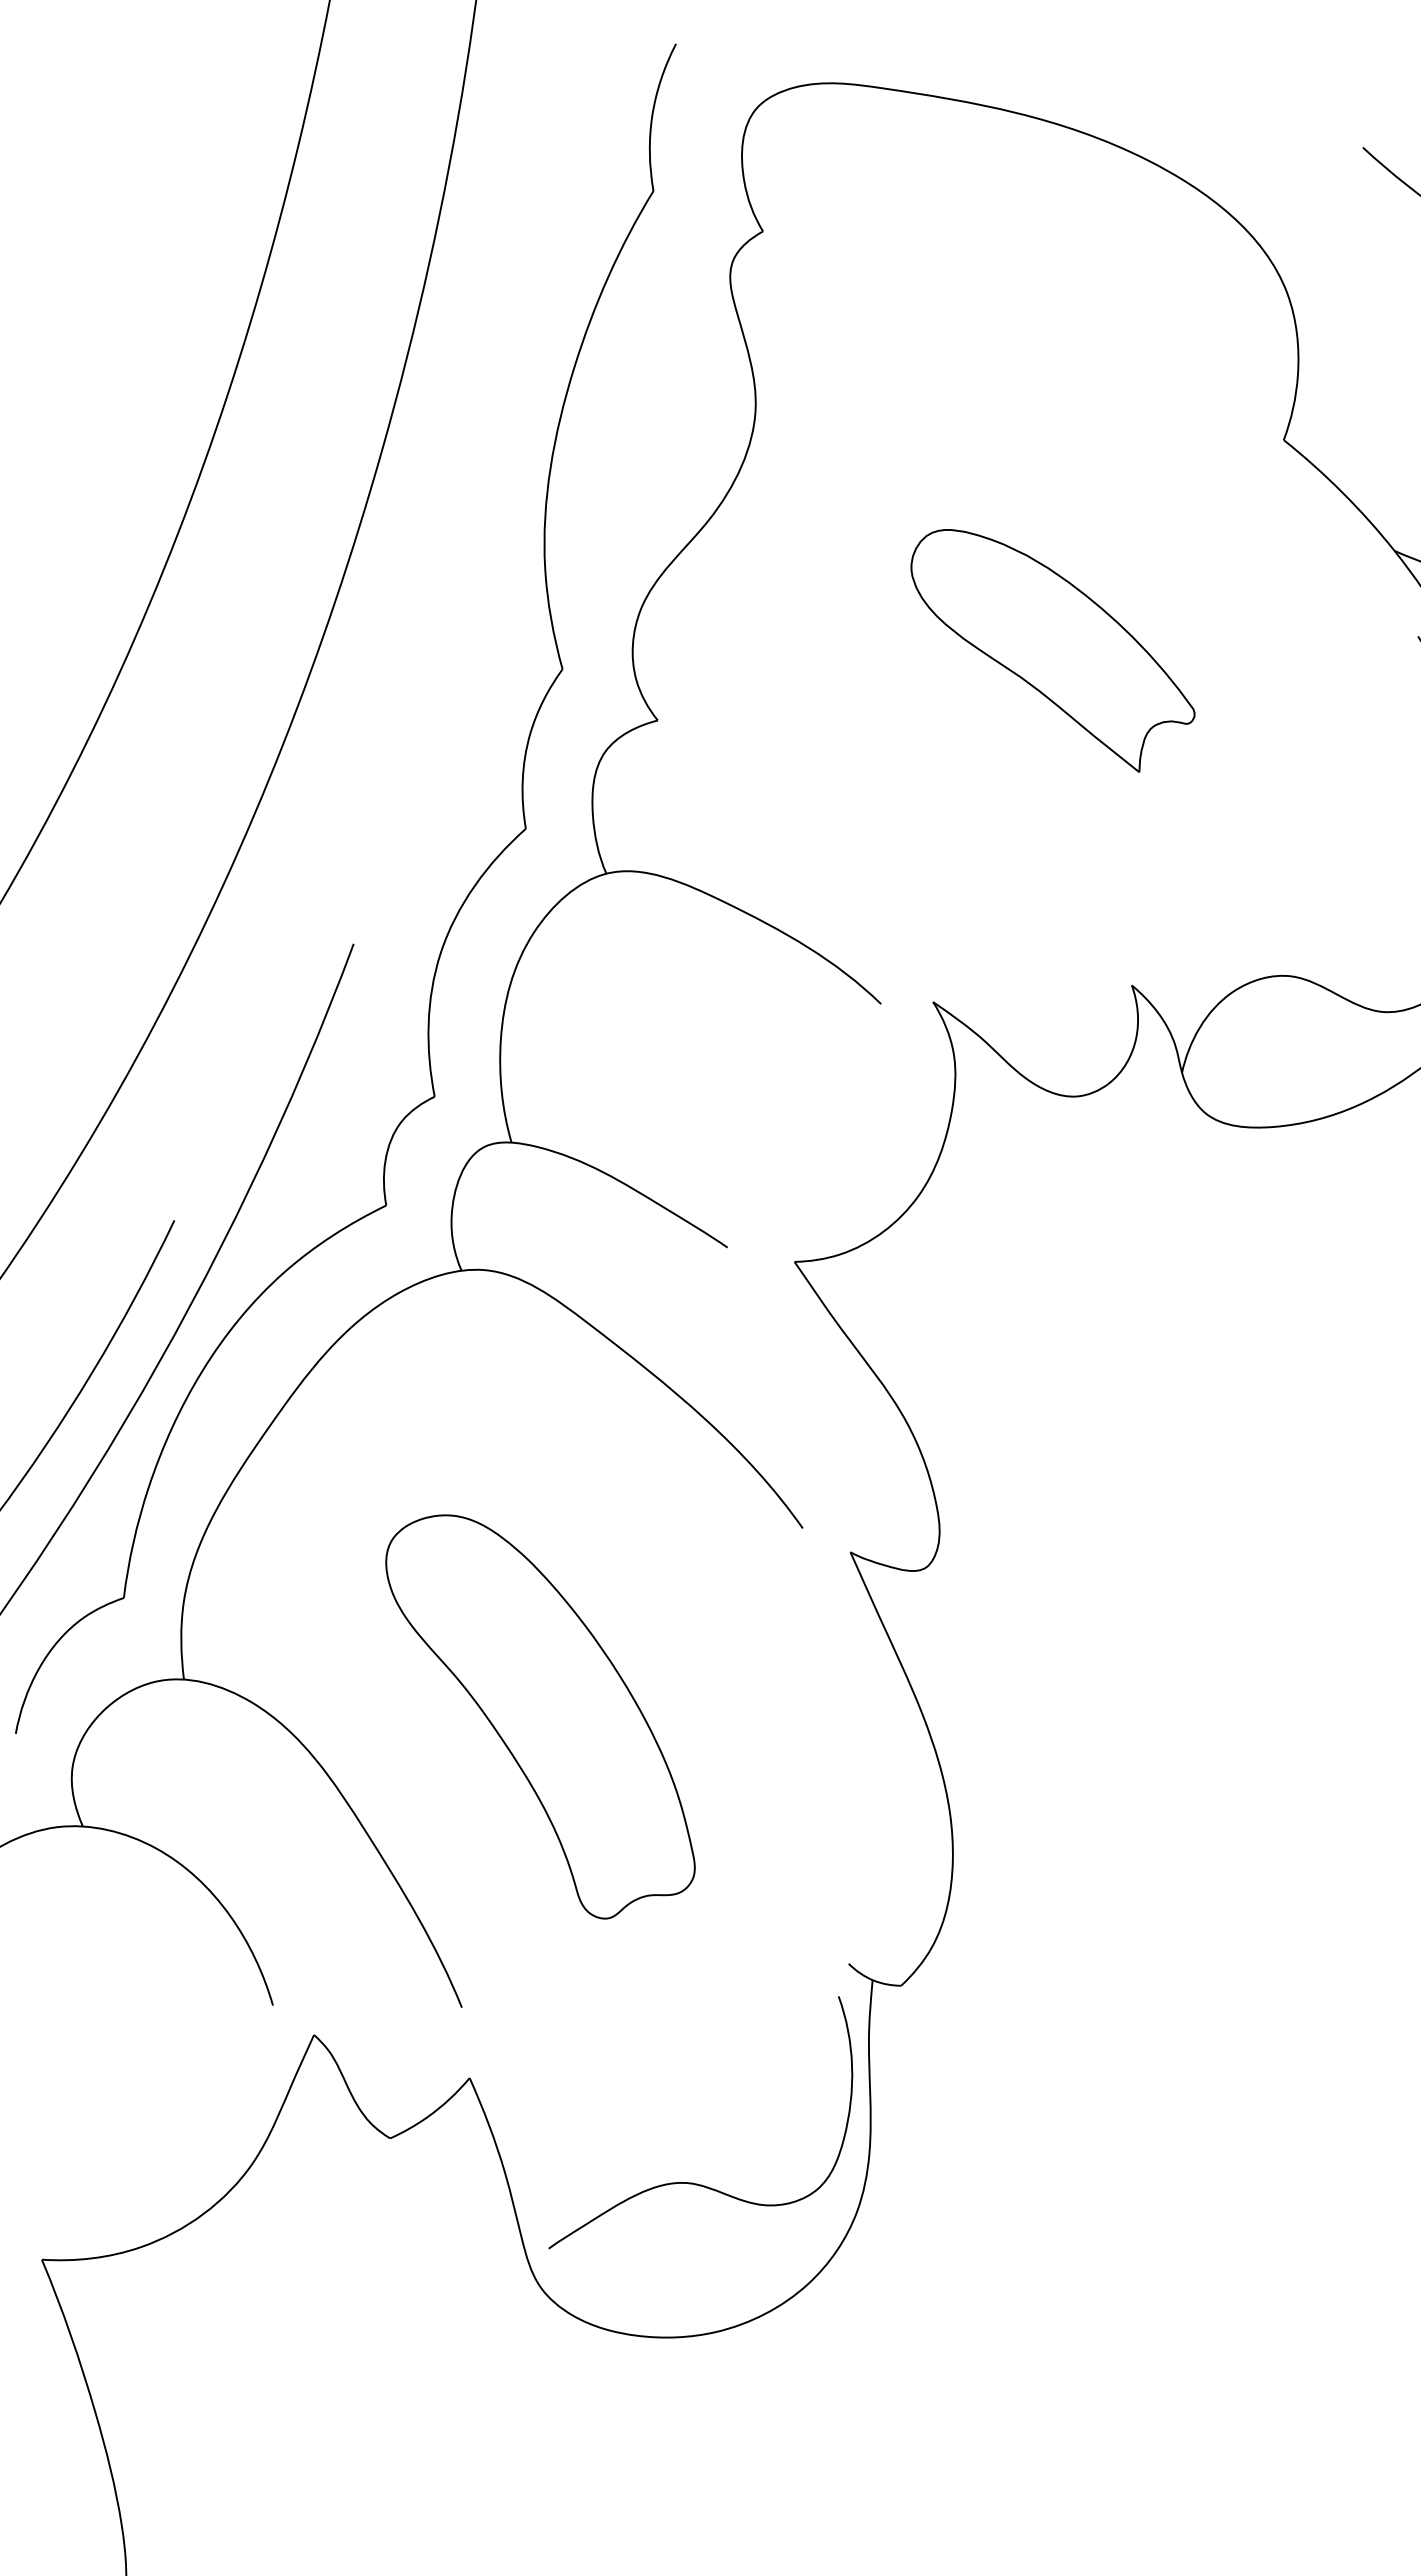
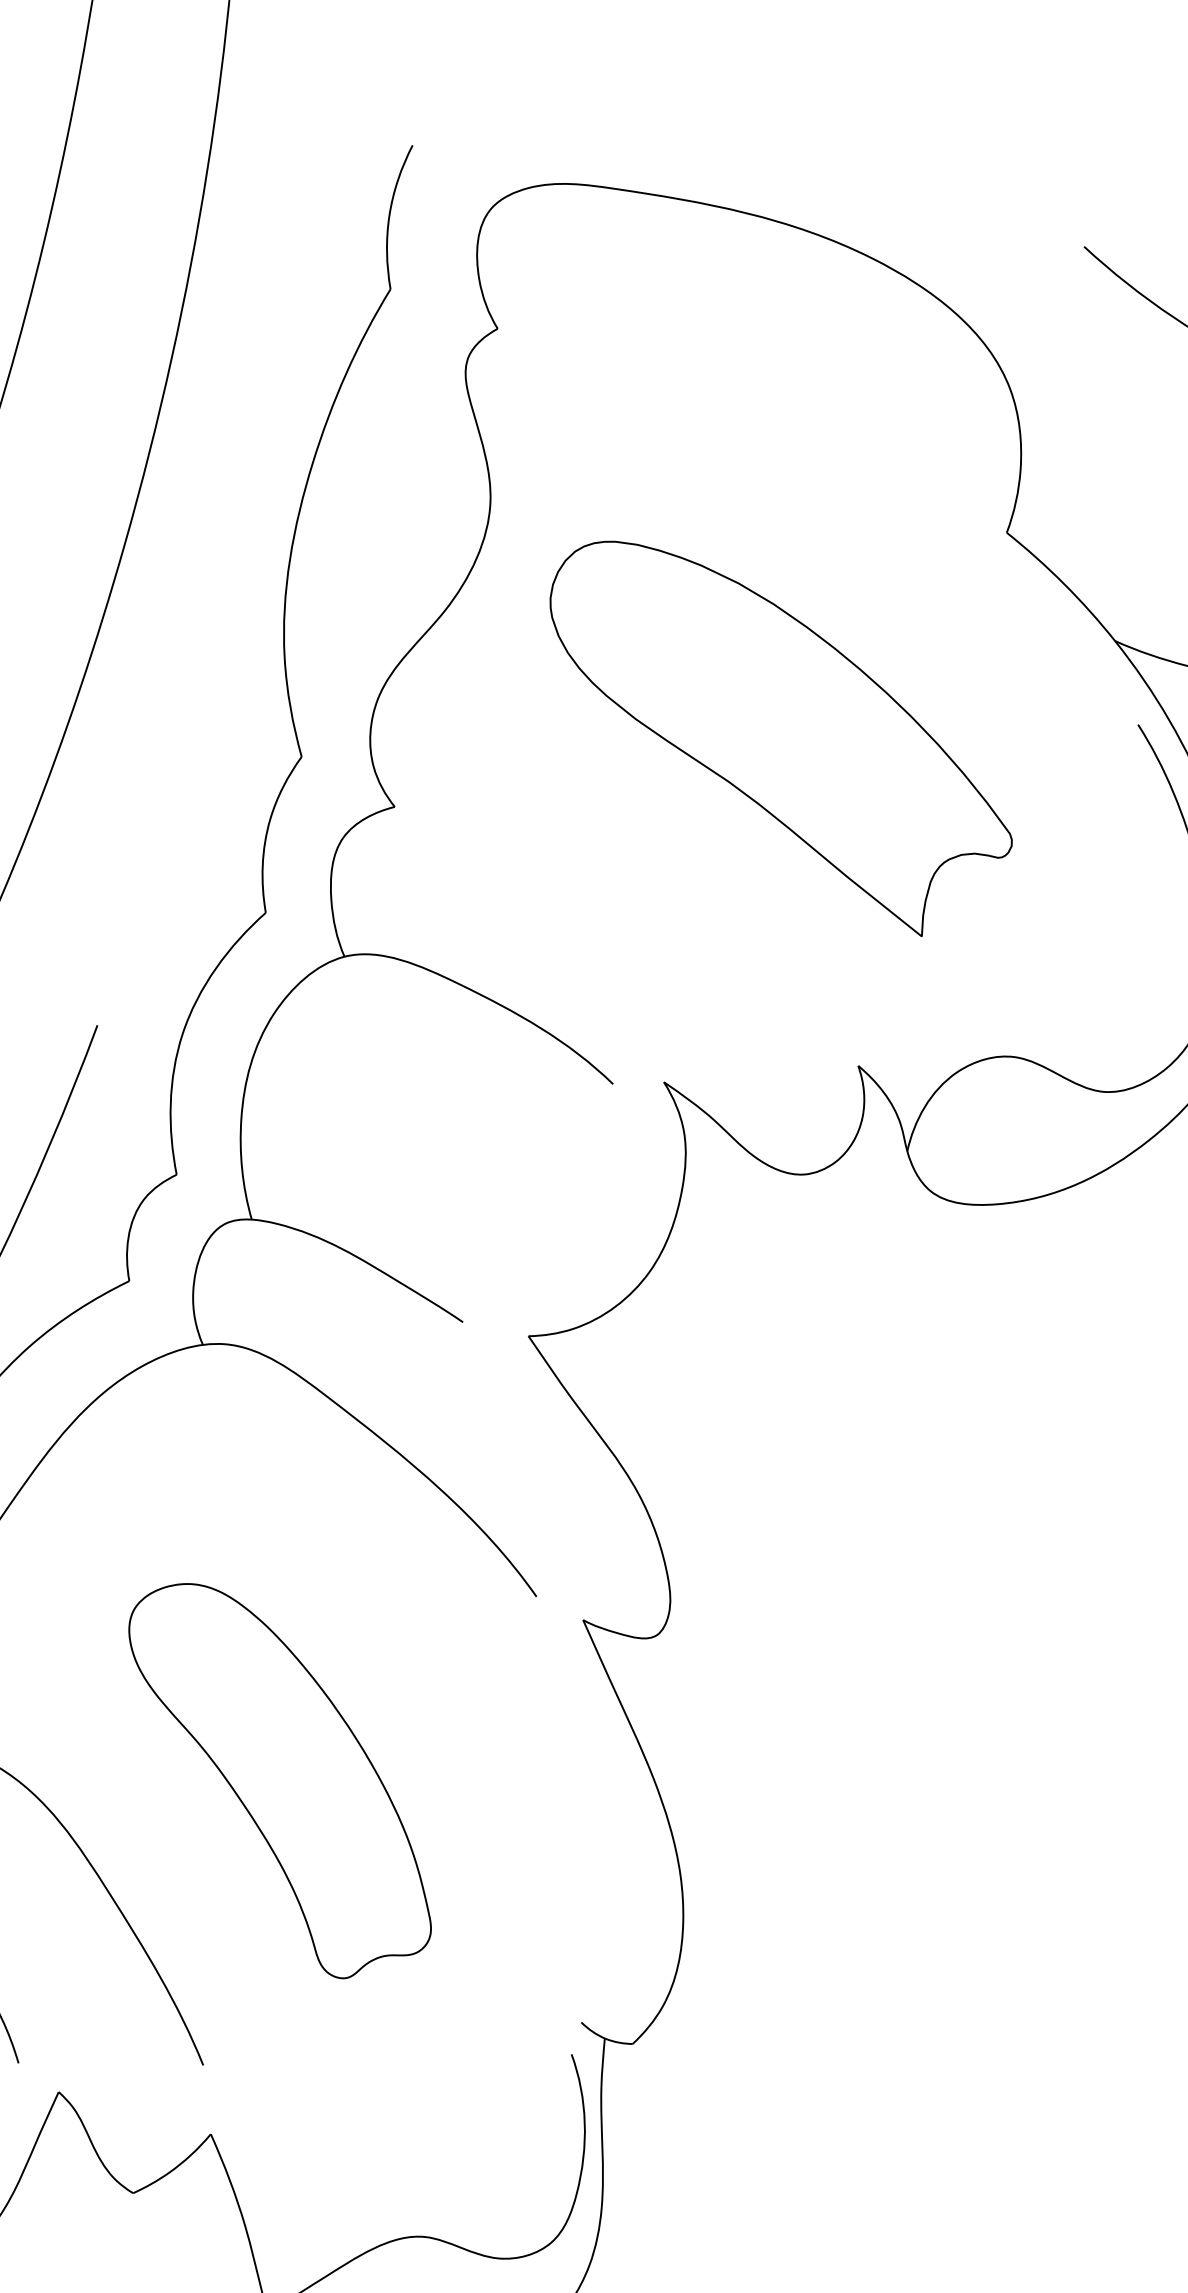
part: (1052, 650) -> (780, 738), size x1.67

